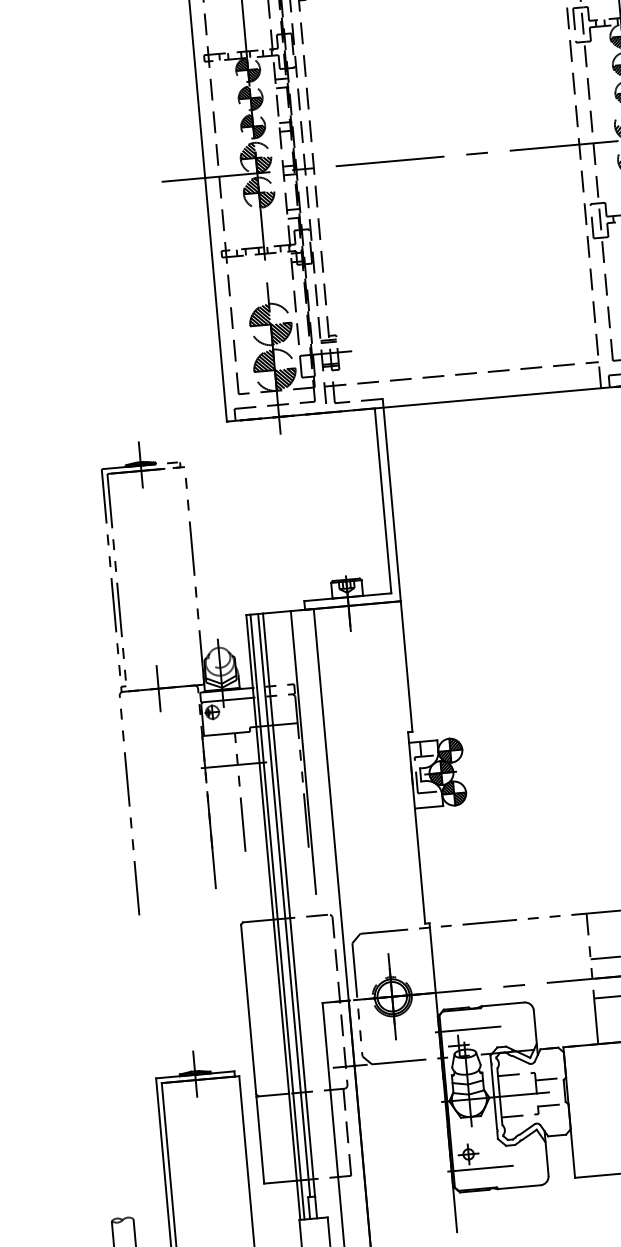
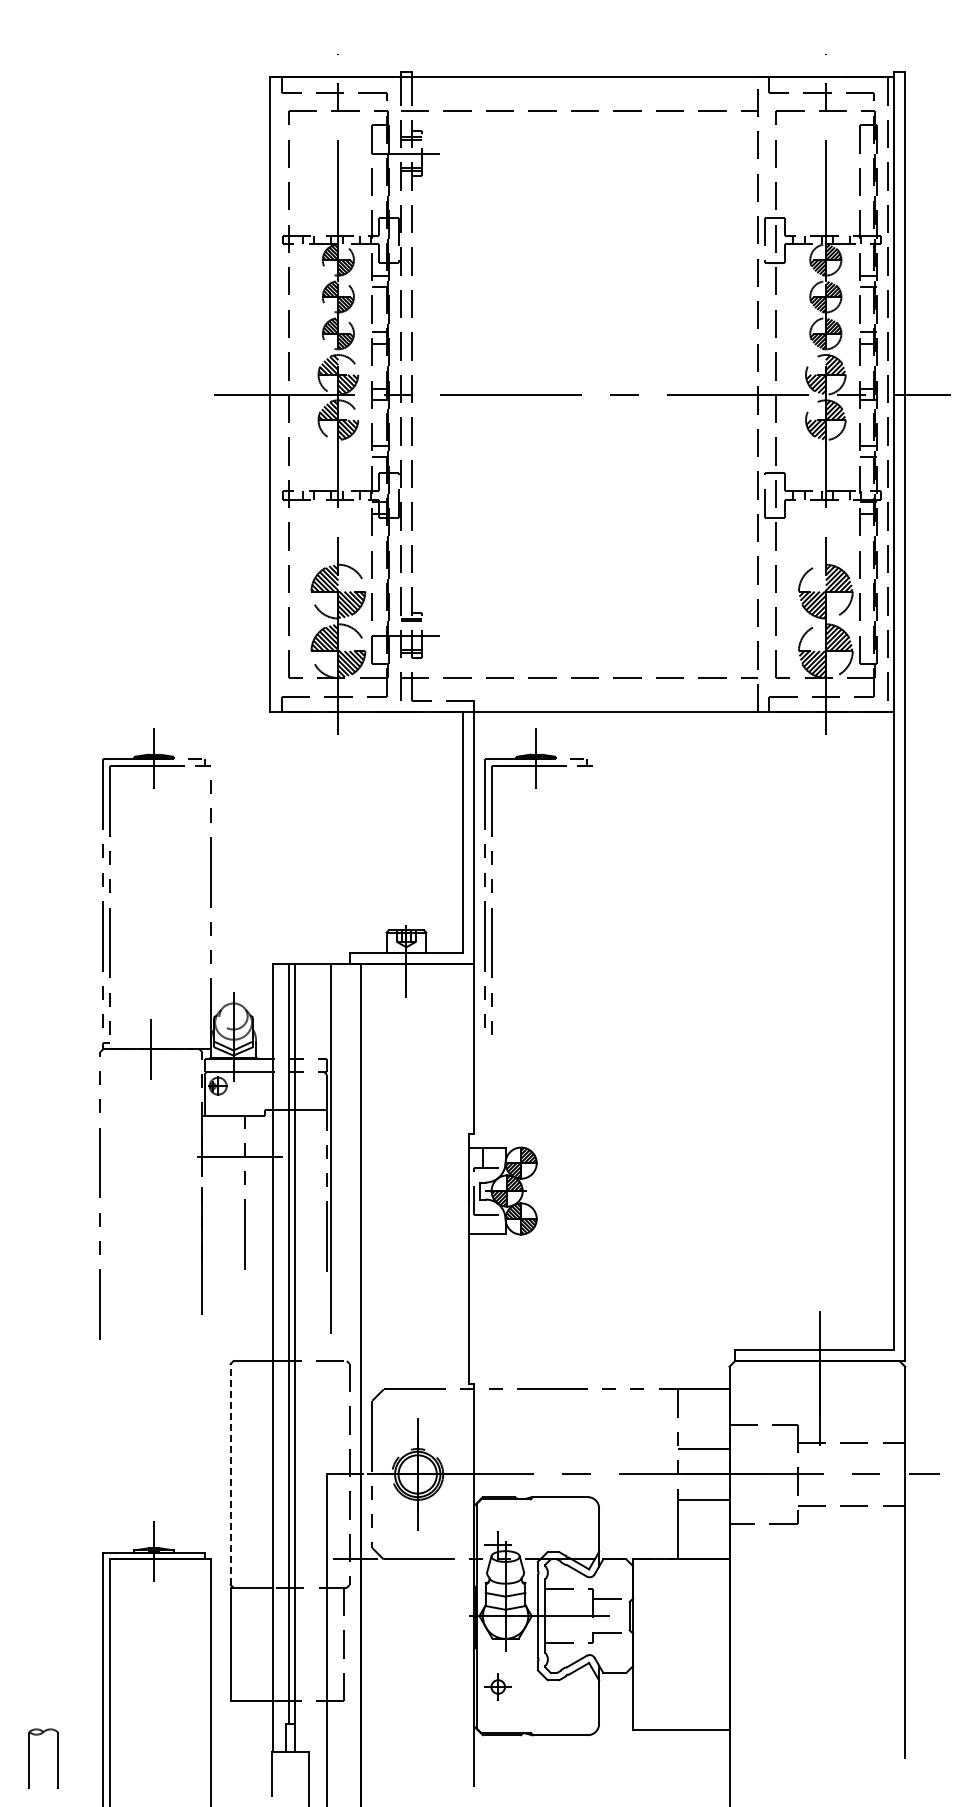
part: (409, 536) -> (492, 881), added
line: (277, 917) -> (278, 1358), removed
line: (248, 1009) -> (230, 1474), solid -> dashed
line: (467, 1029) -> (511, 1525), removed
line: (480, 1168) -> (511, 1706), removed

